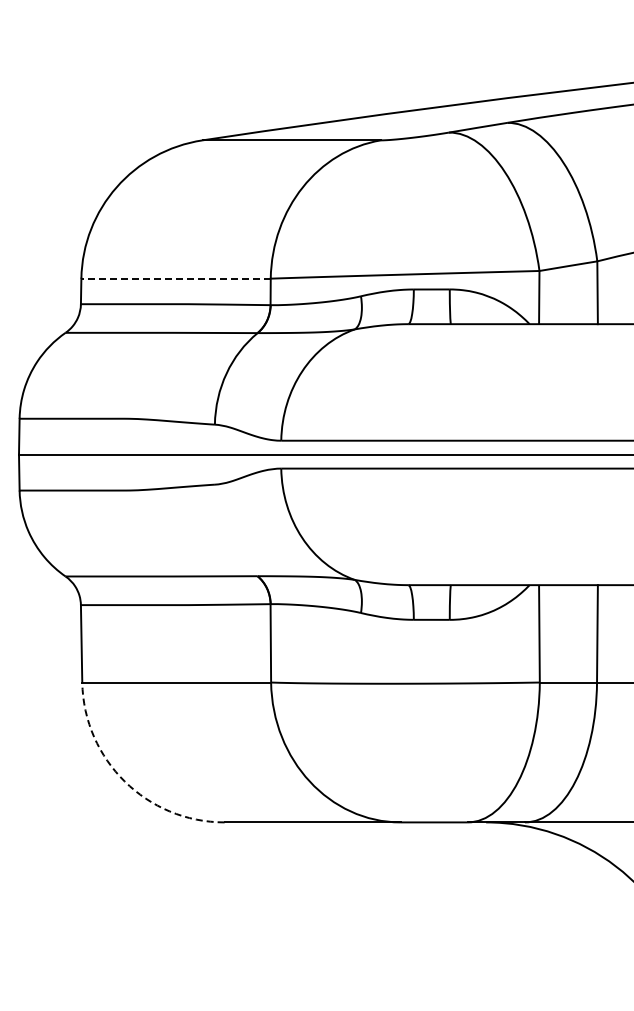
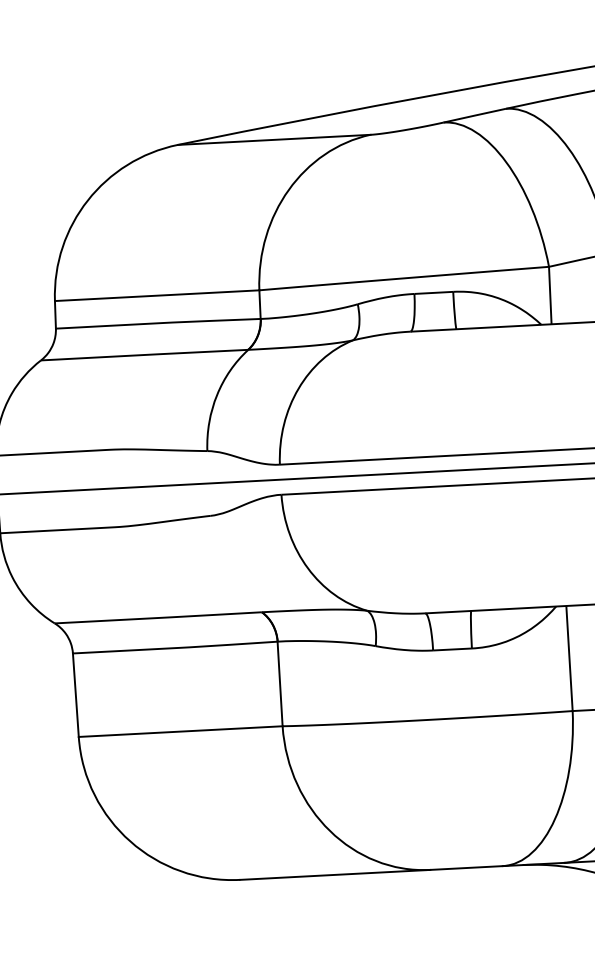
line: (176, 278) -> (157, 295), dashed -> solid
arc: (124, 781) -> (129, 841), dashed -> solid

